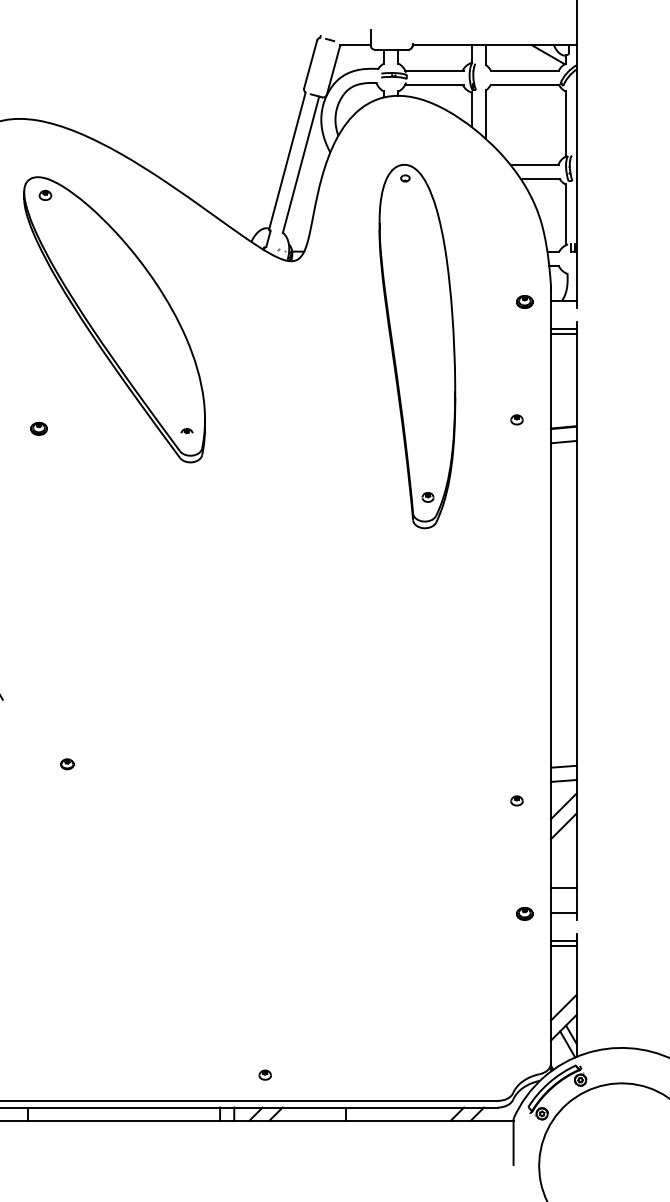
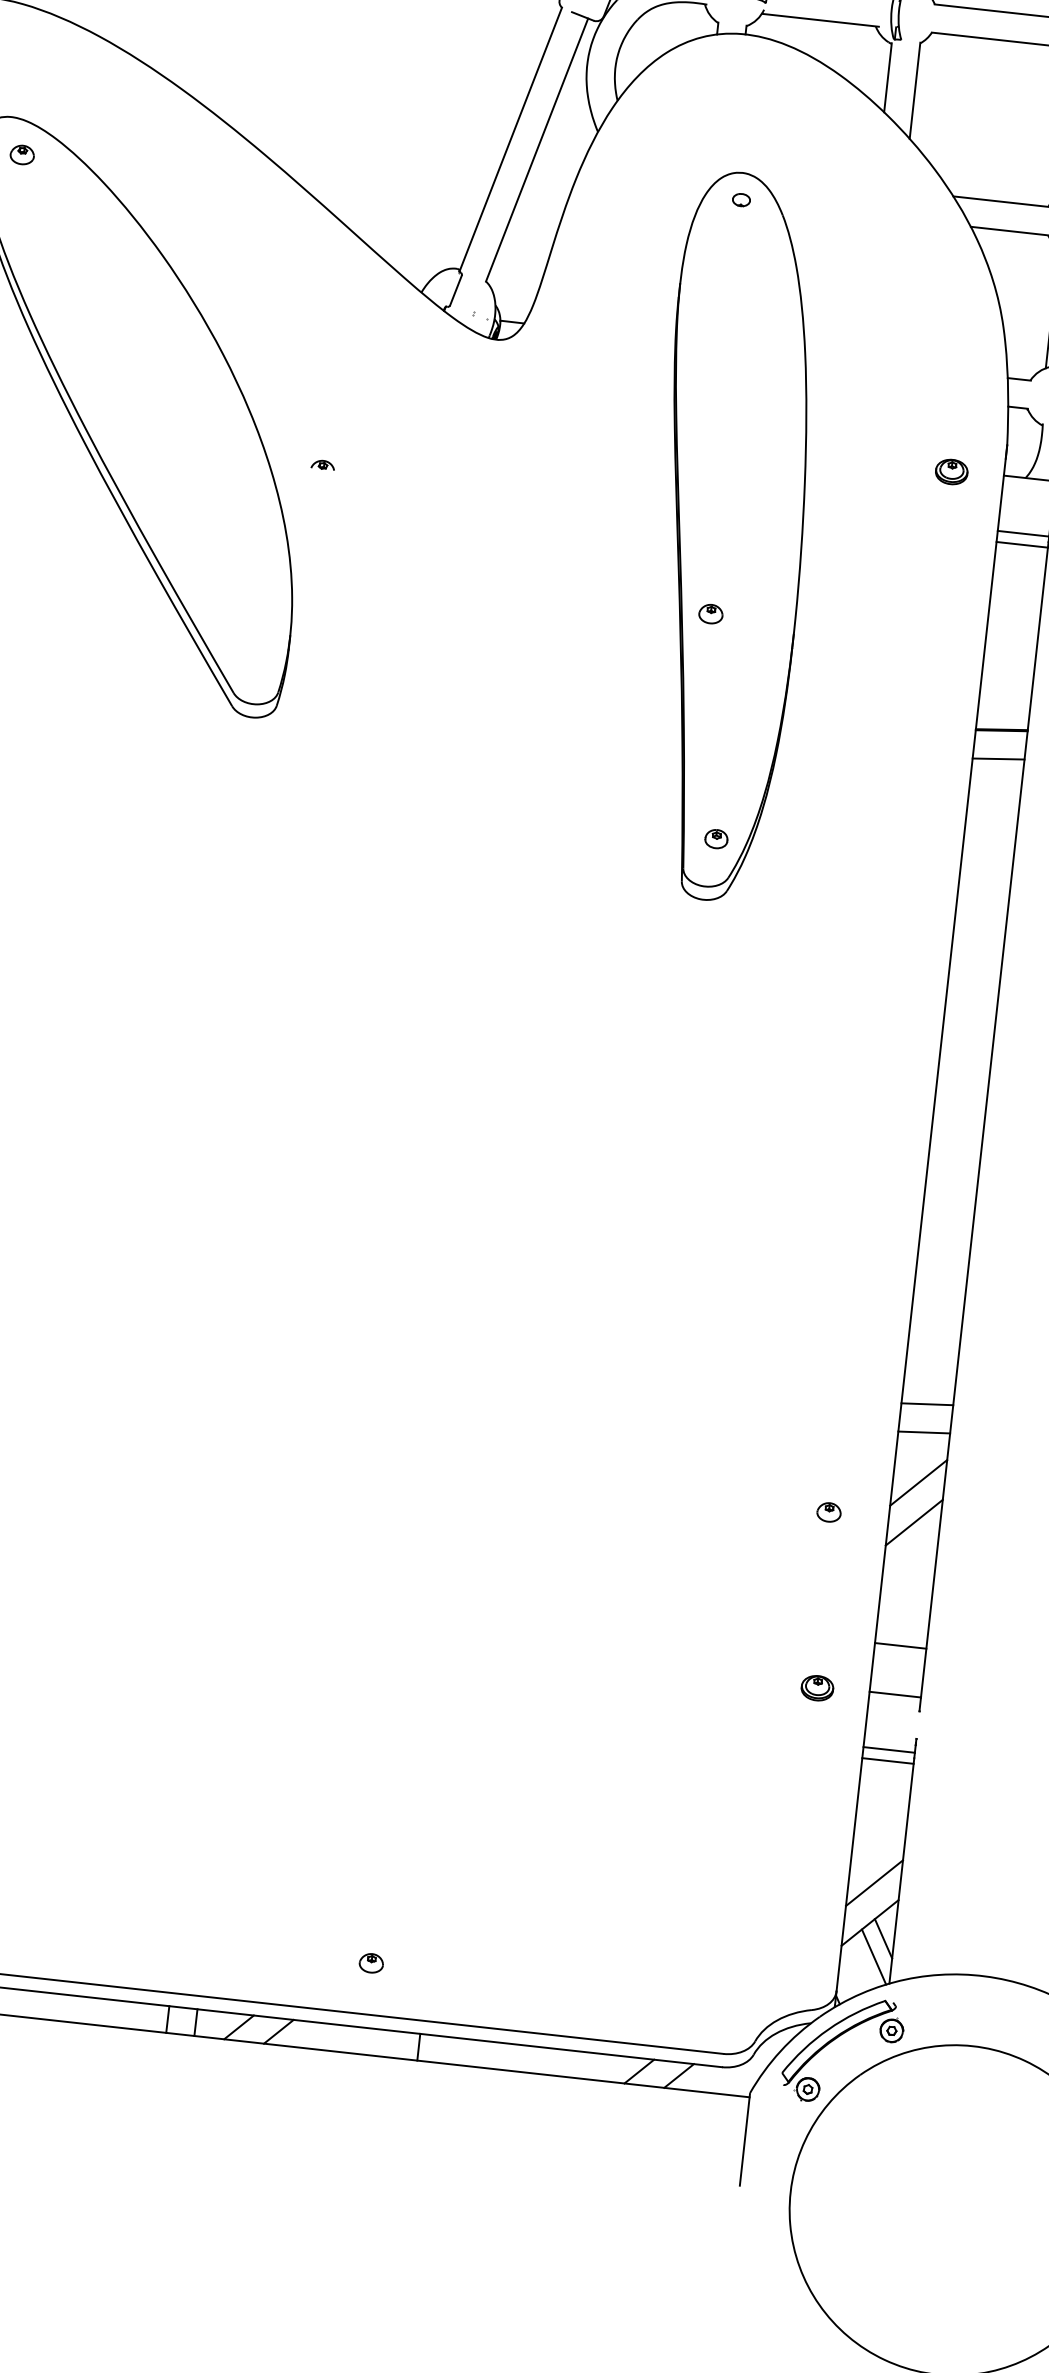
part: (516, 419) -> (710, 613), moved
part: (186, 431) -> (322, 465), moved
part: (516, 800) -> (828, 1511), moved
part: (264, 1074) -> (370, 1961), moved

